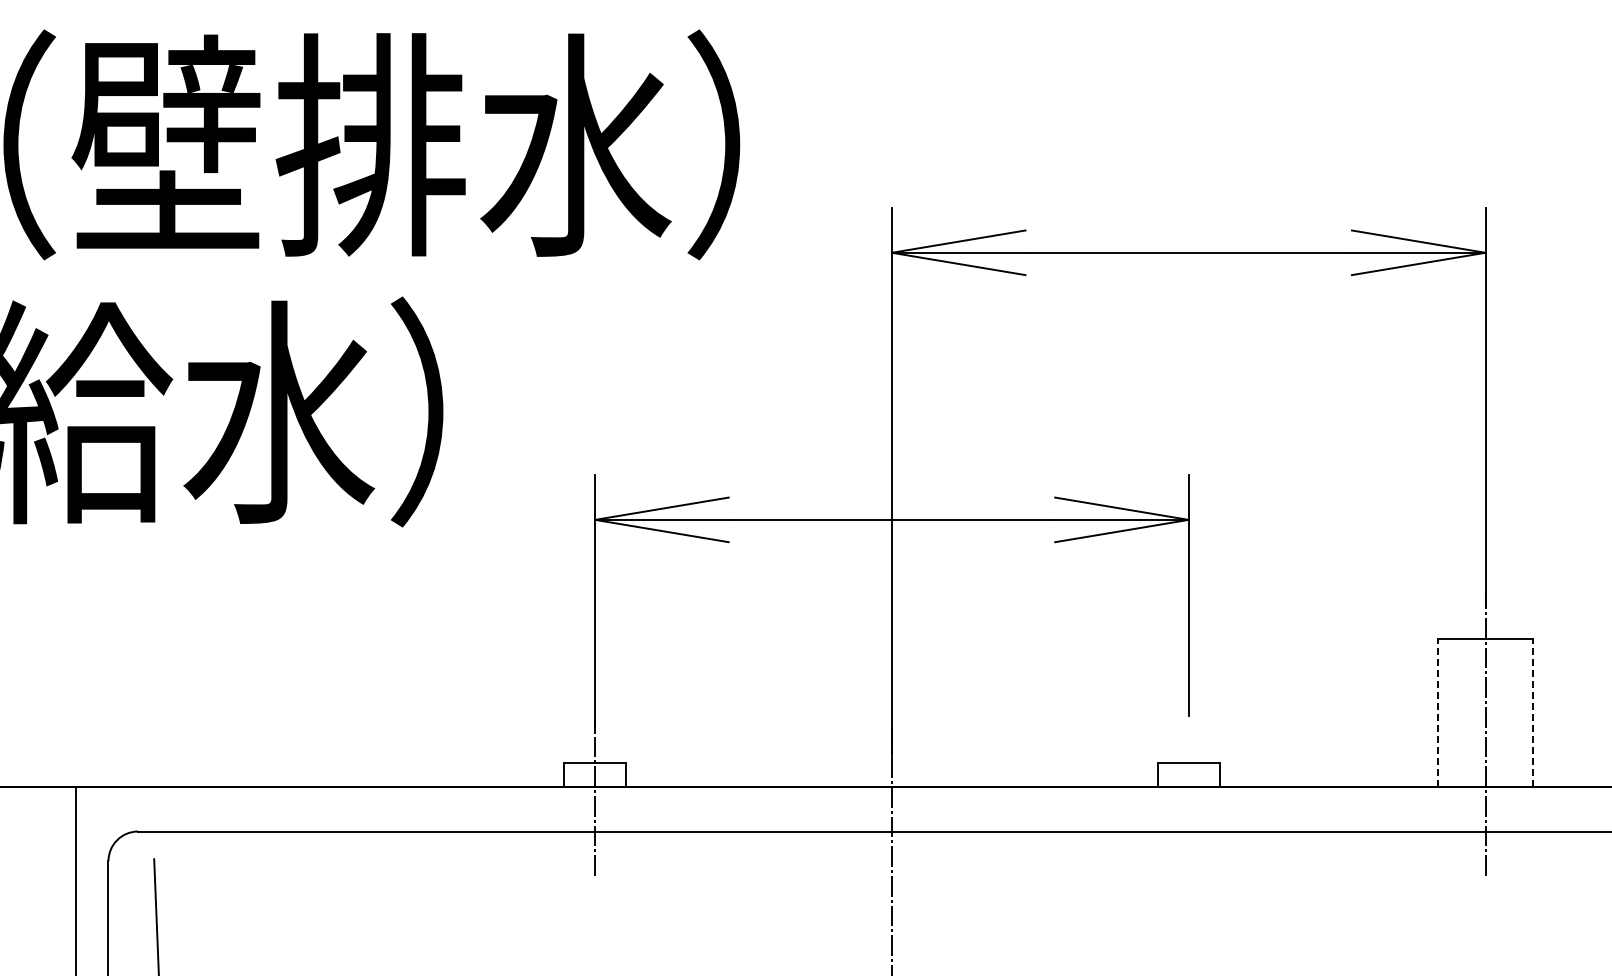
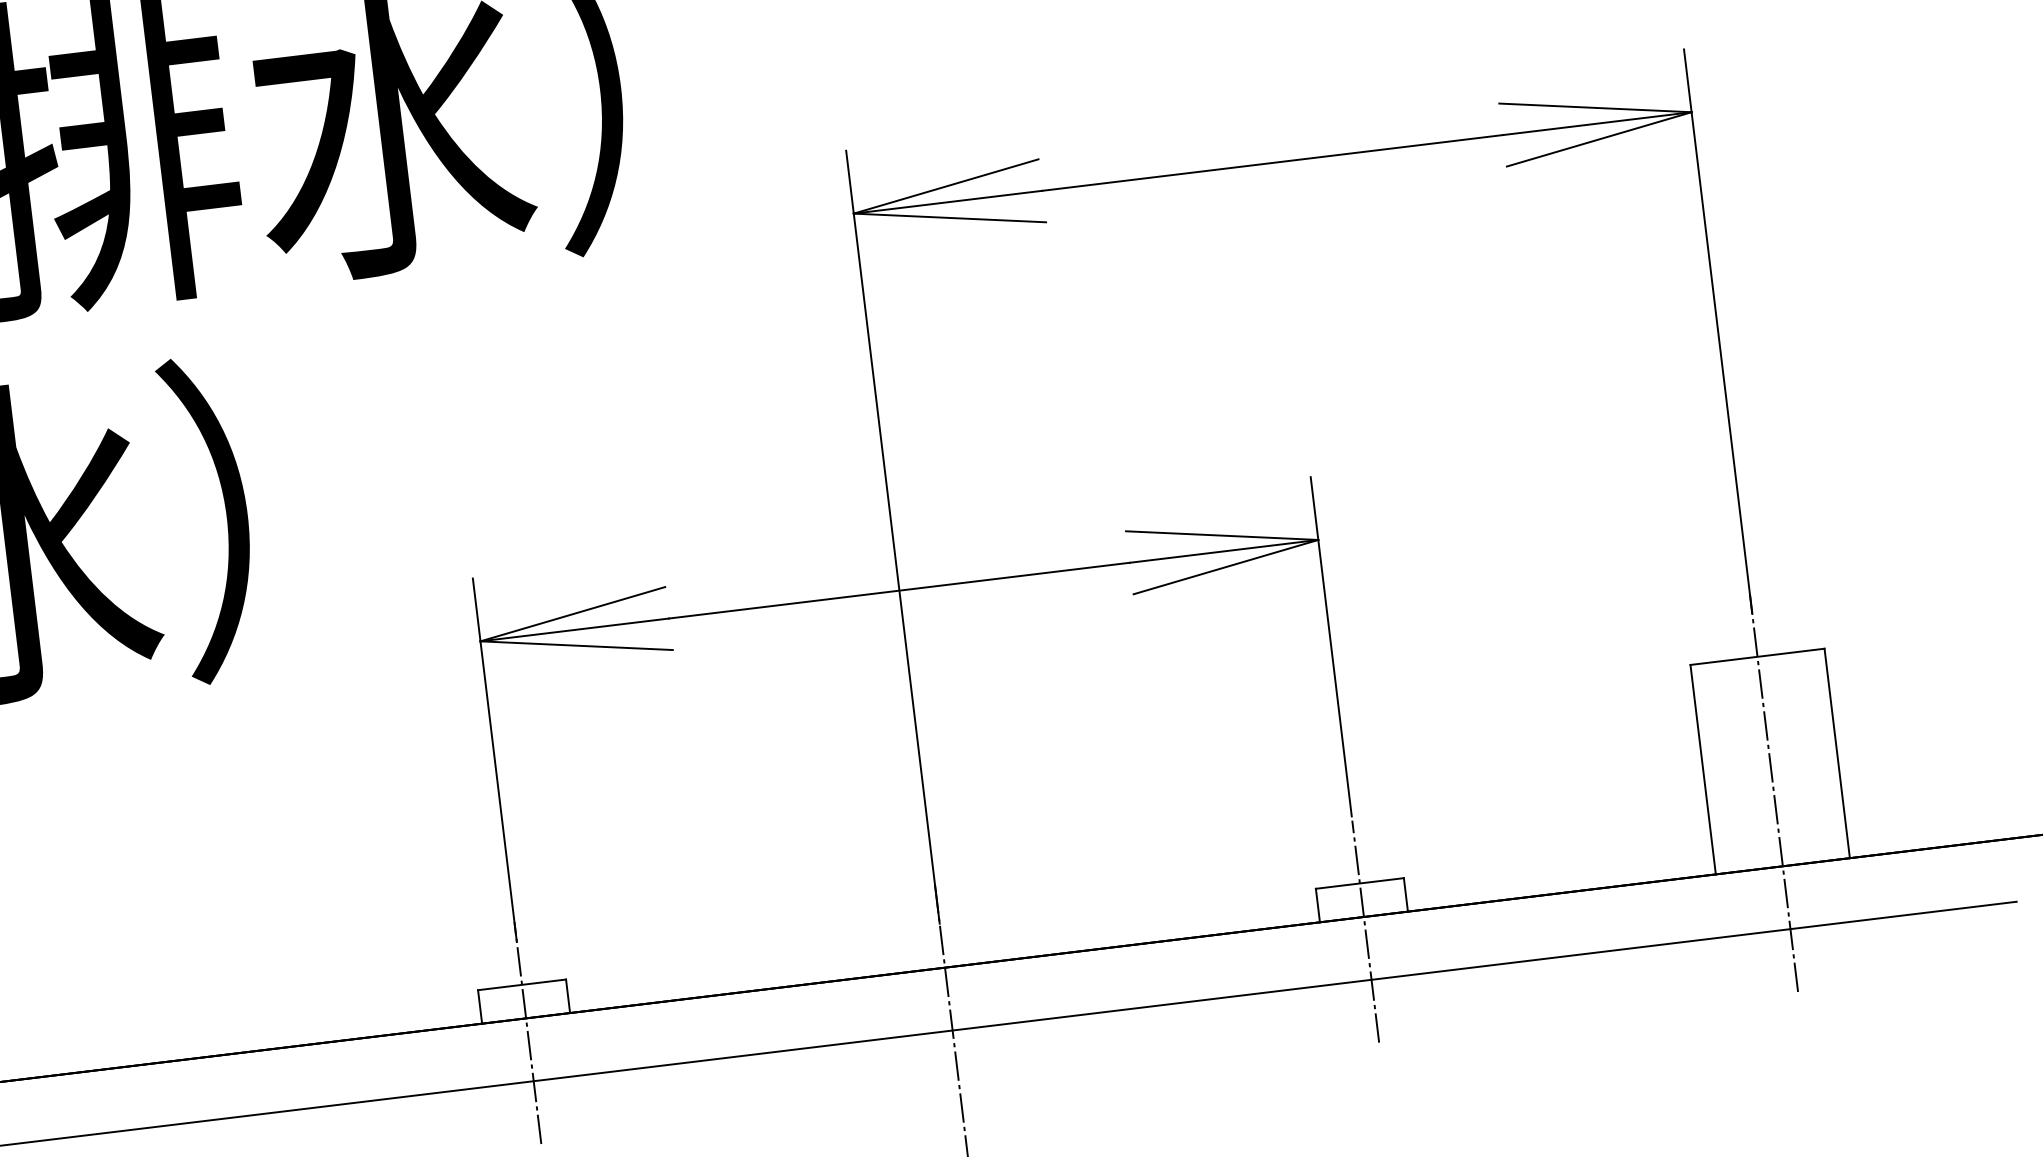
line: (1438, 712) -> (1703, 769), dashed -> solid
line: (1532, 712) -> (1836, 753), dashed -> solid
line: (1188, 797) -> (1365, 931), added

